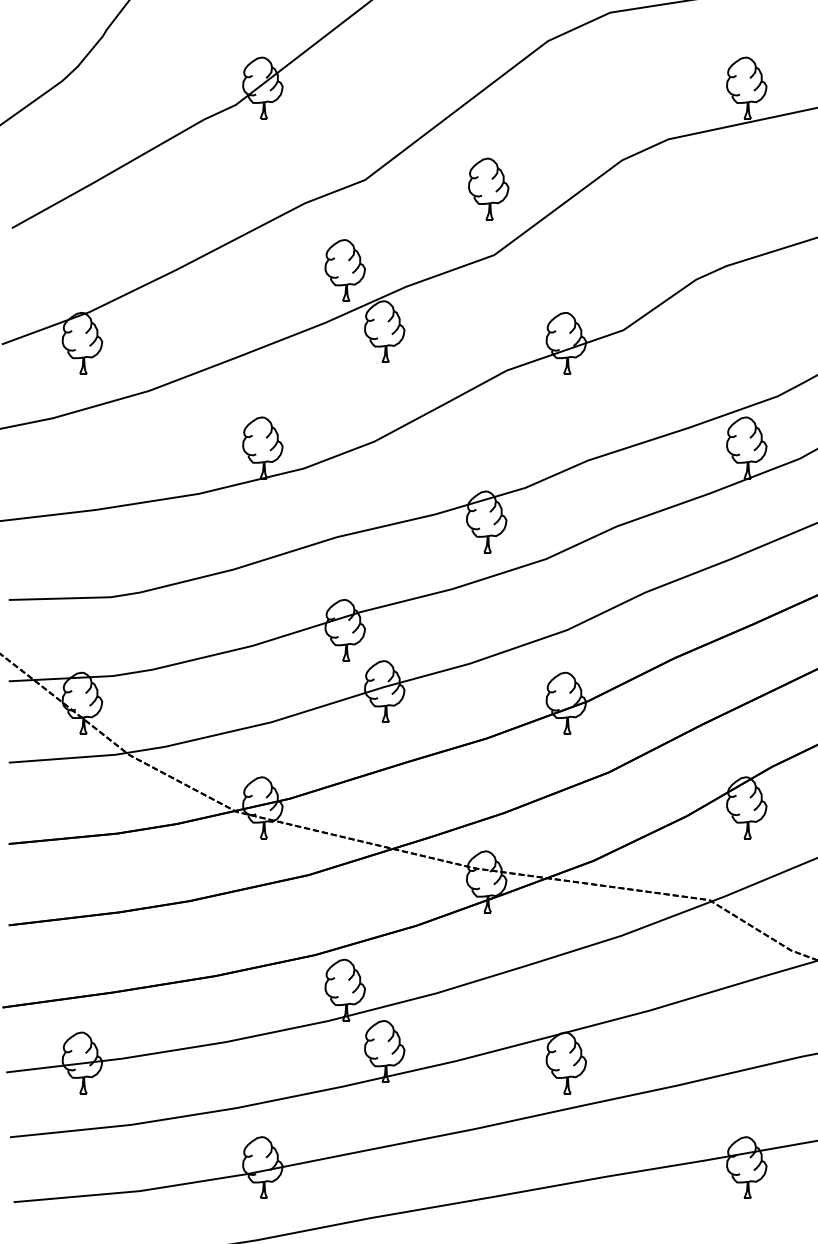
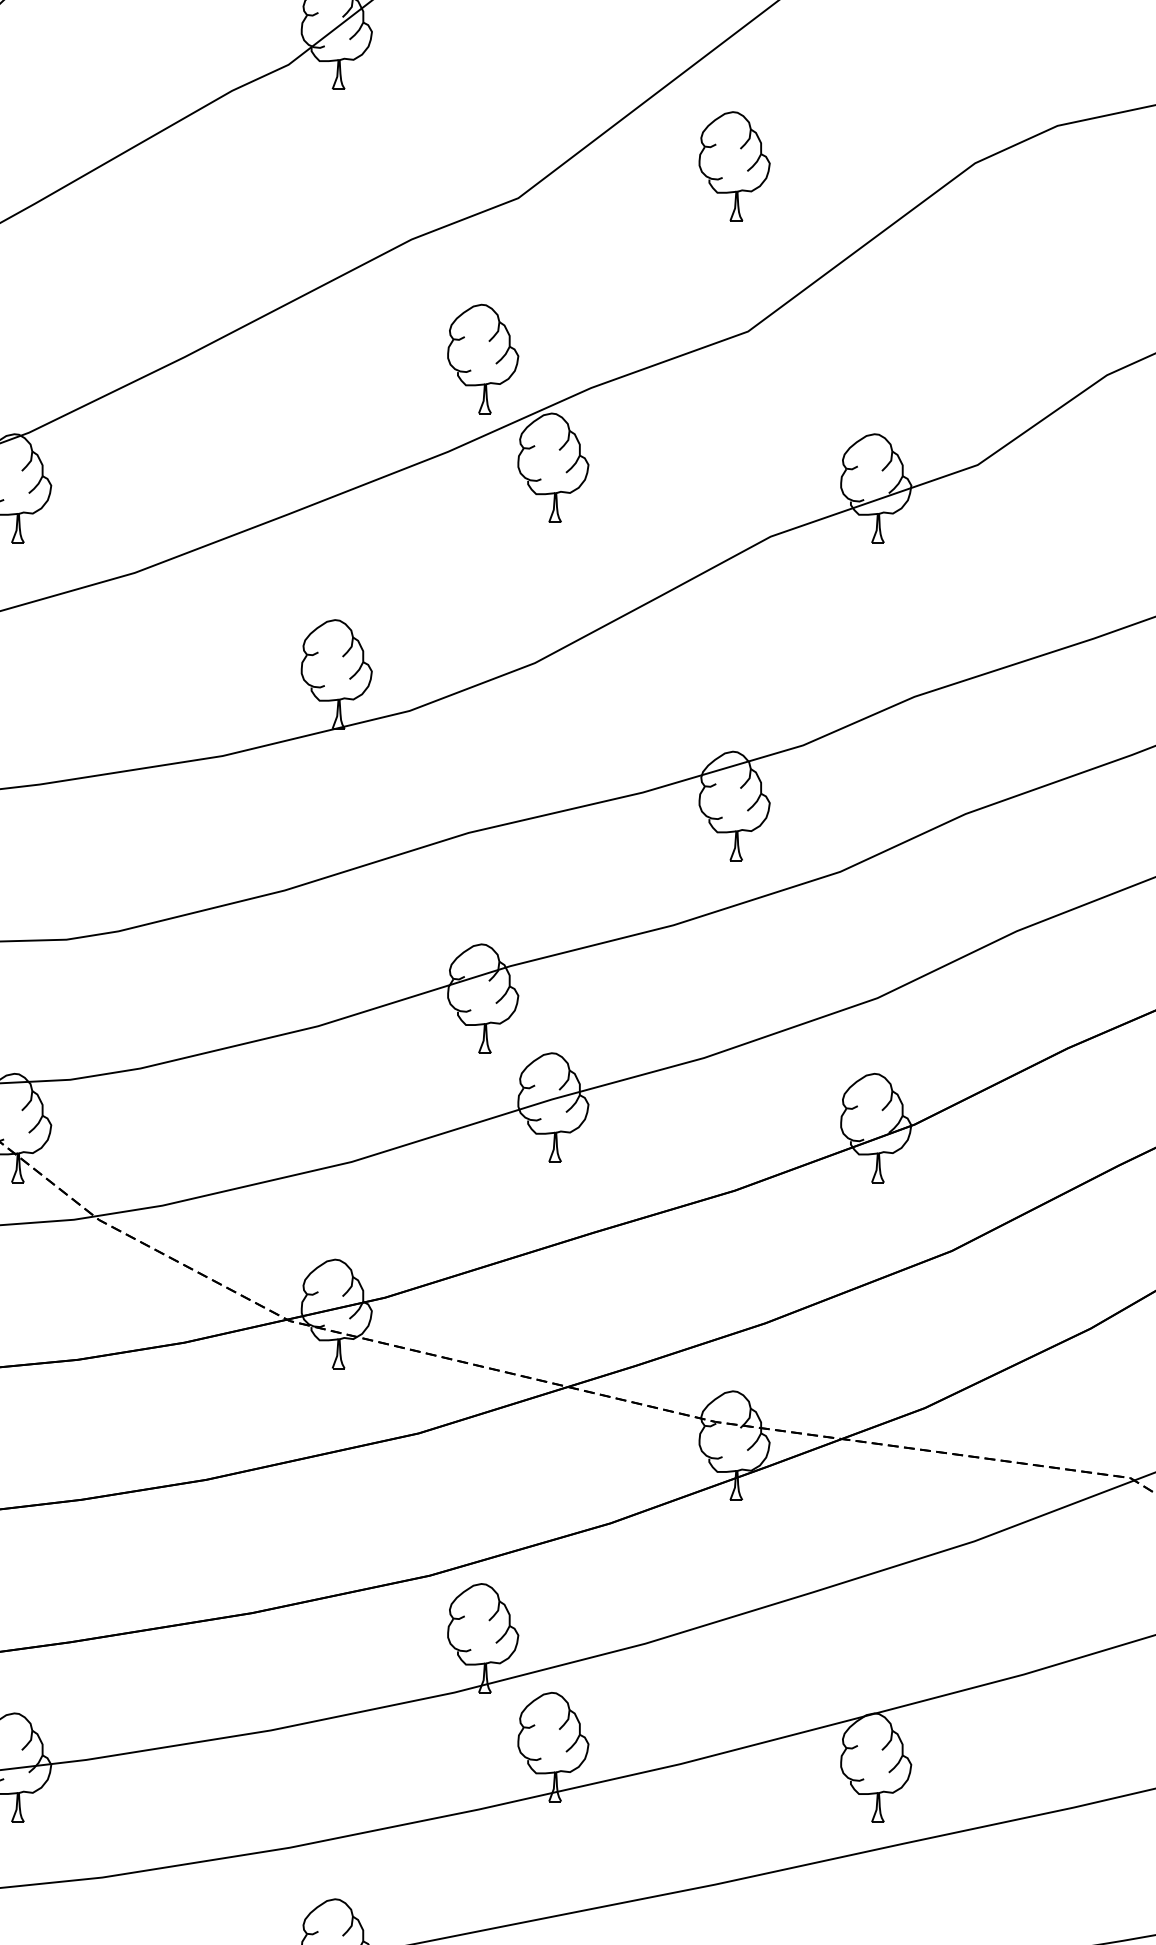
part: (488, 188) -> (734, 165), moved

